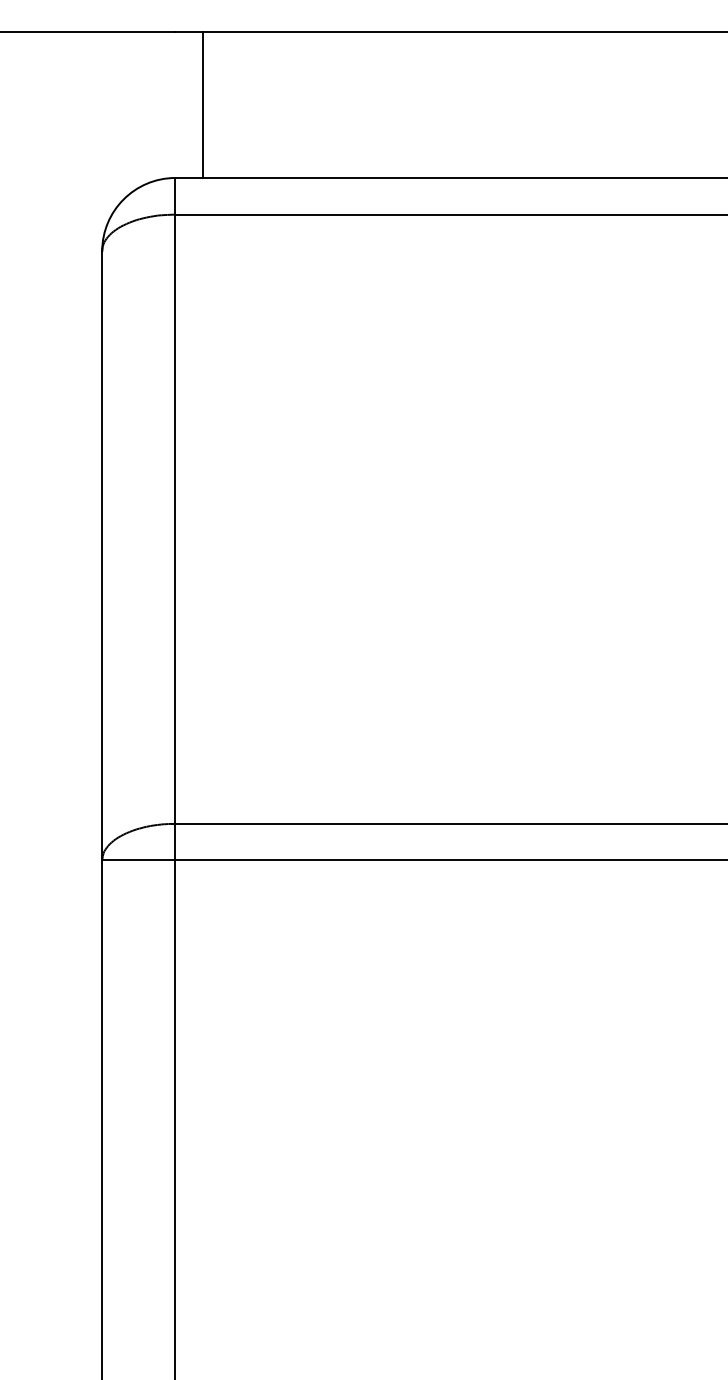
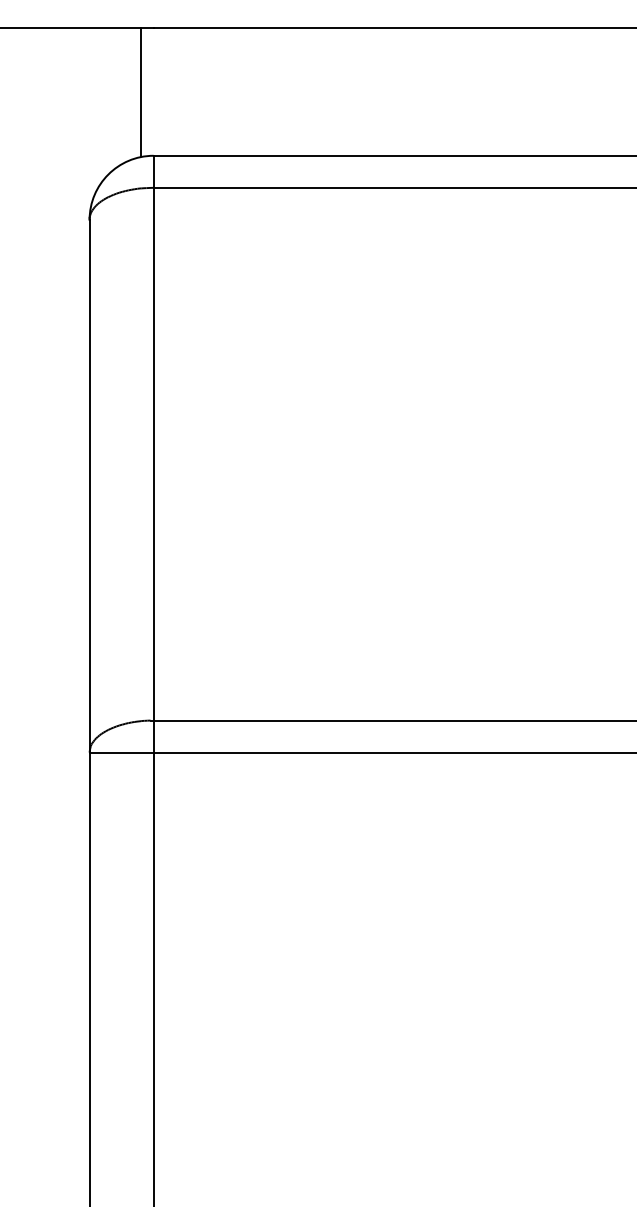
line: (202, 104) -> (140, 91), moved

